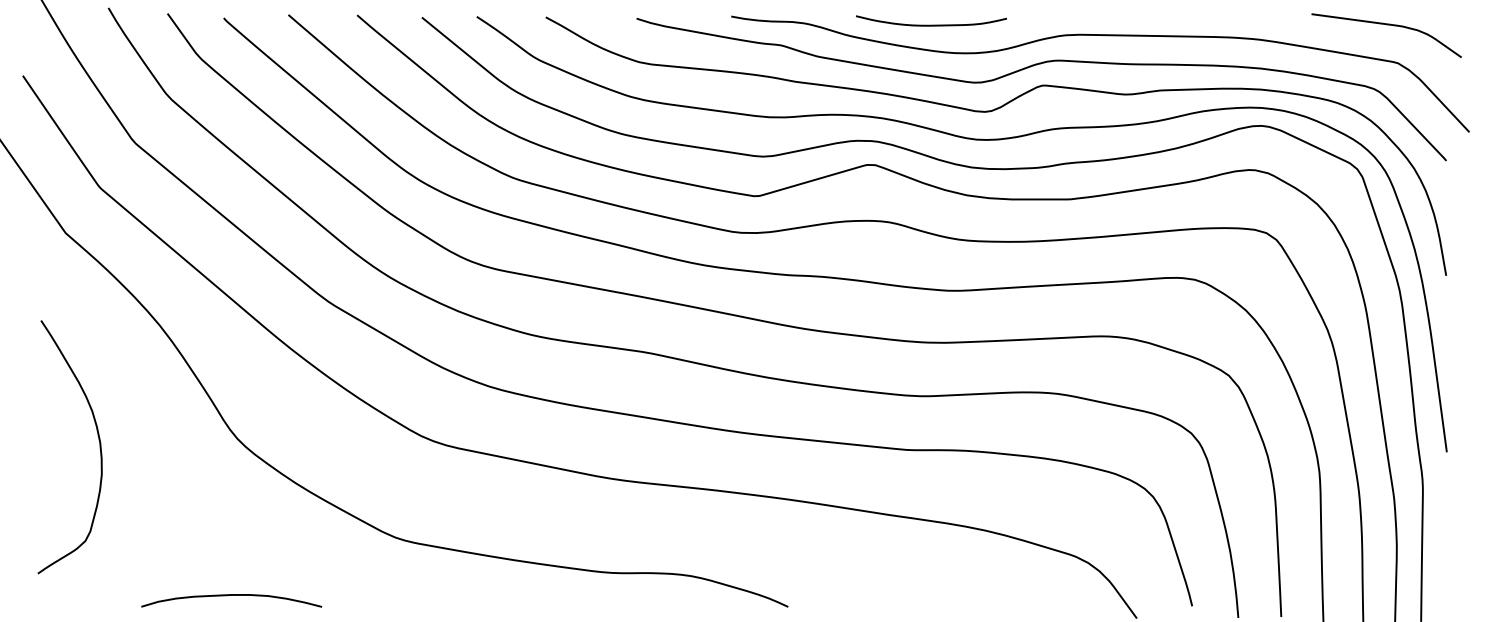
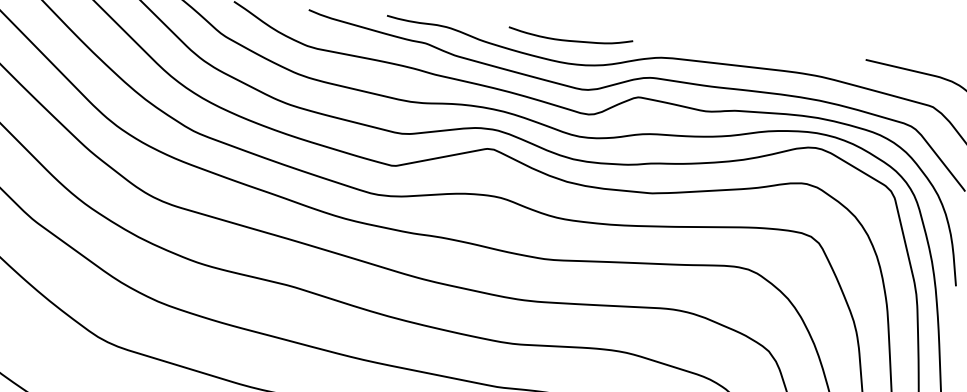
curve: (931, 24) -> (570, 39), moved

